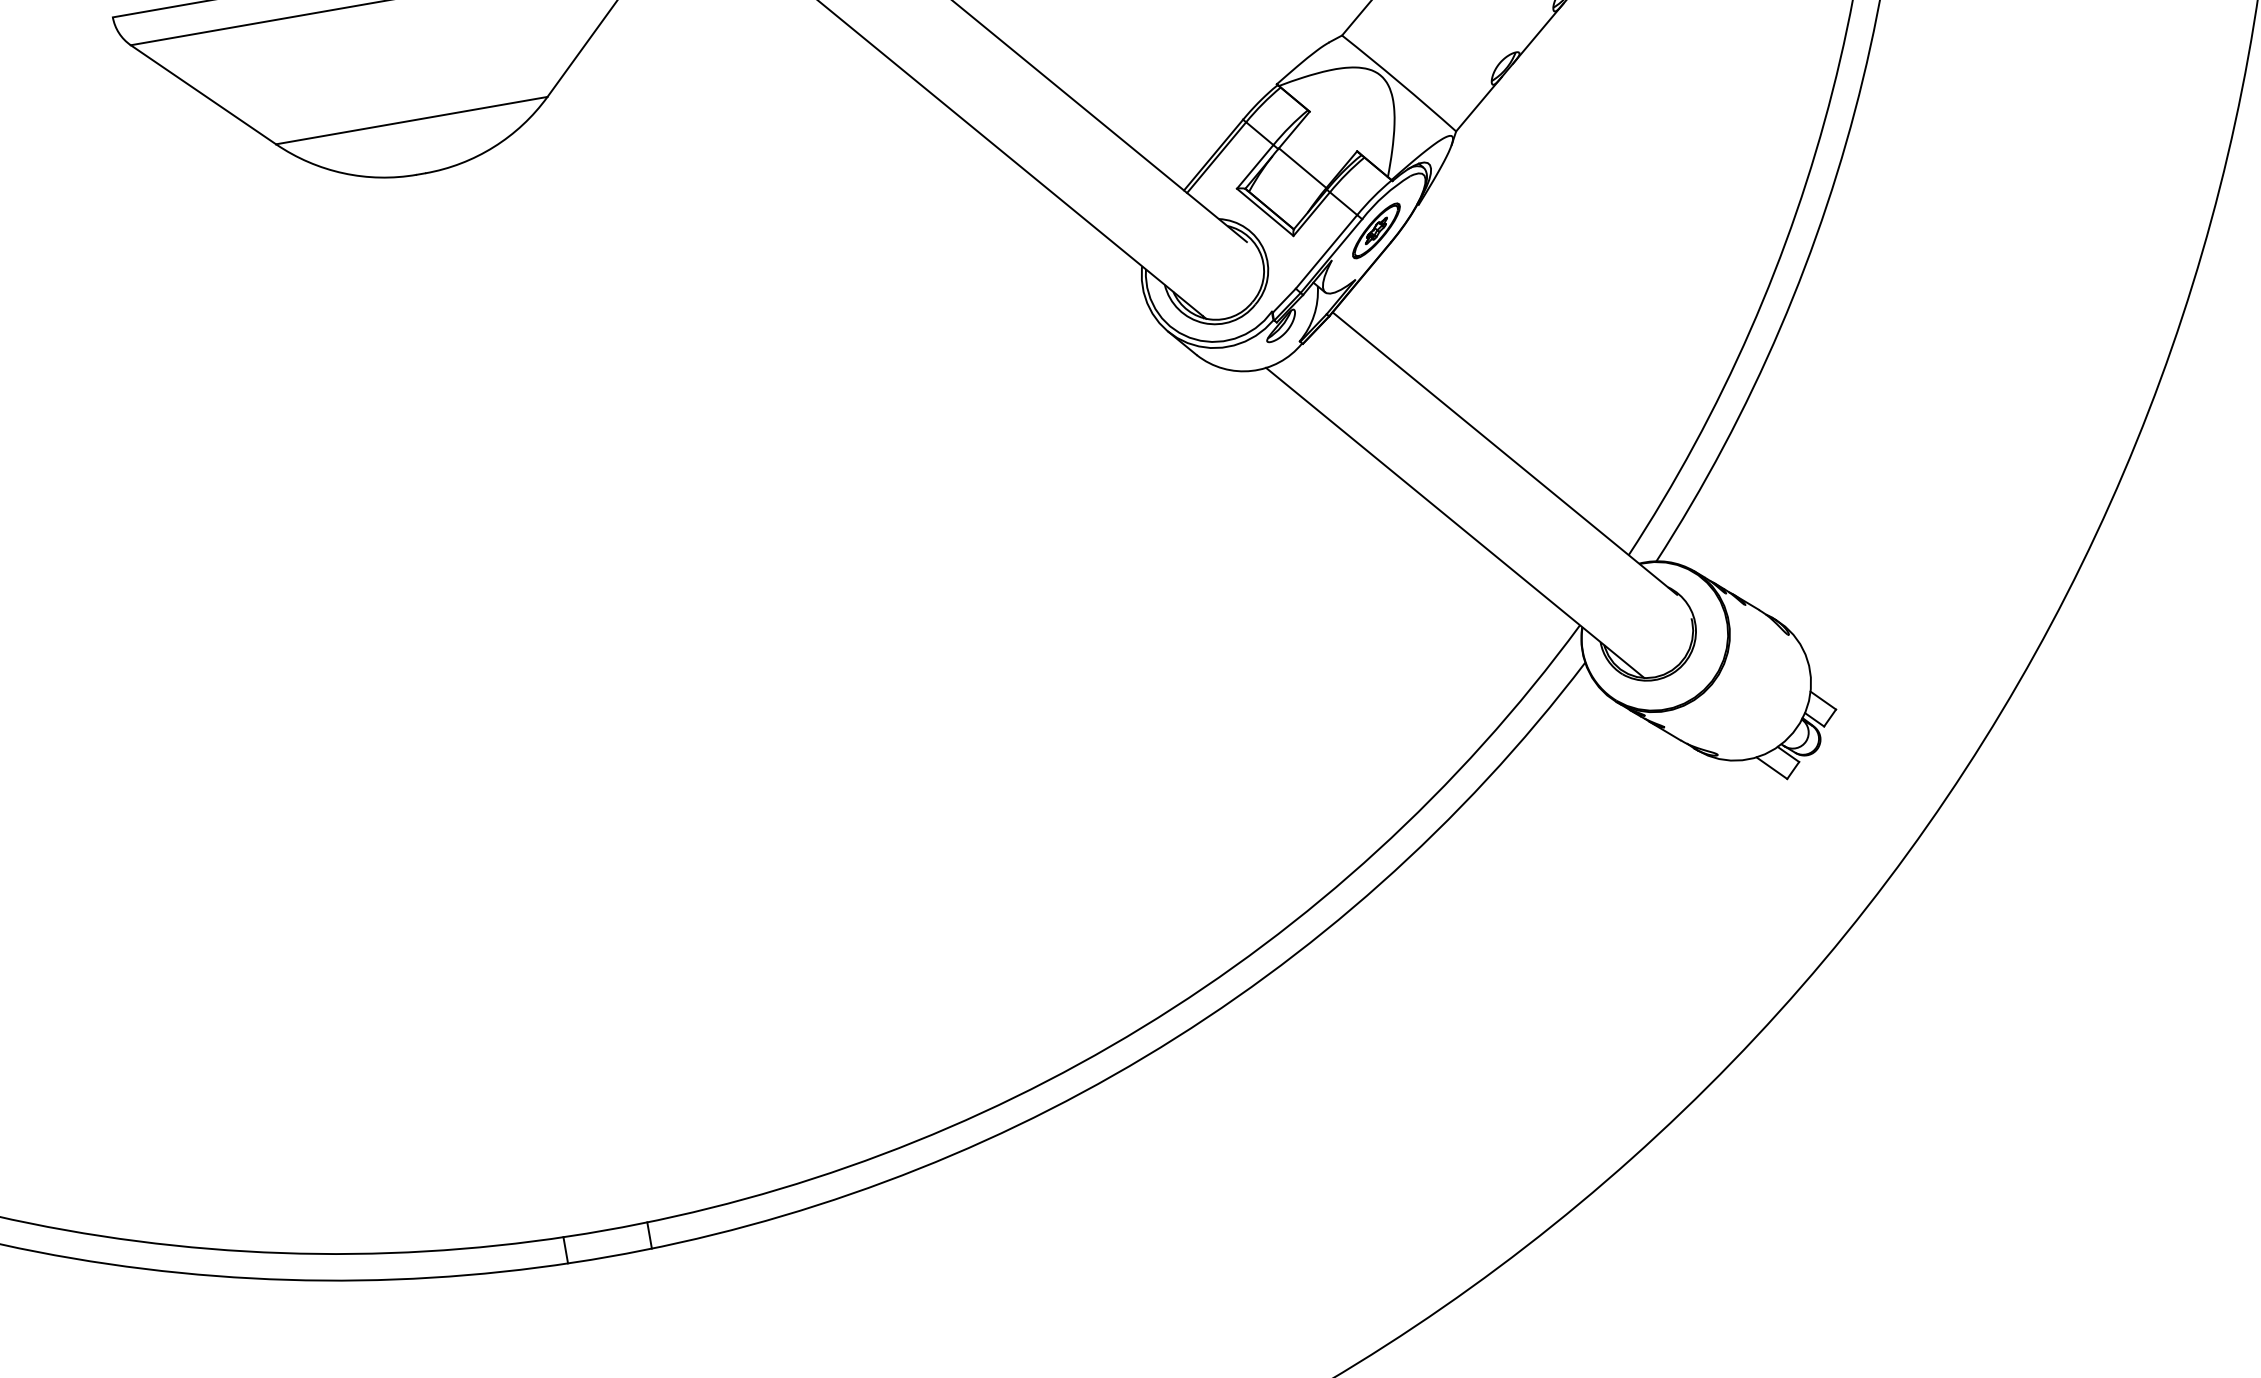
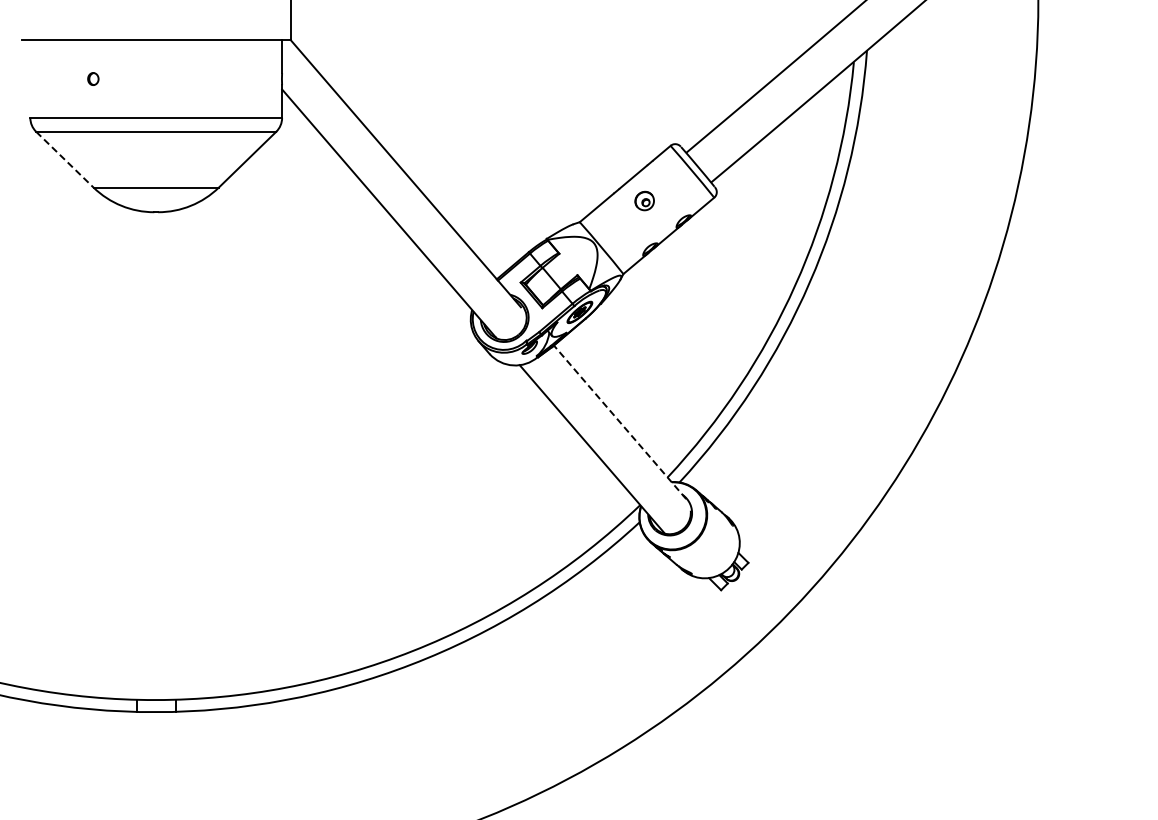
line: (202, 94) -> (64, 159), solid -> dashed
line: (1503, 452) -> (619, 421), solid -> dashed

